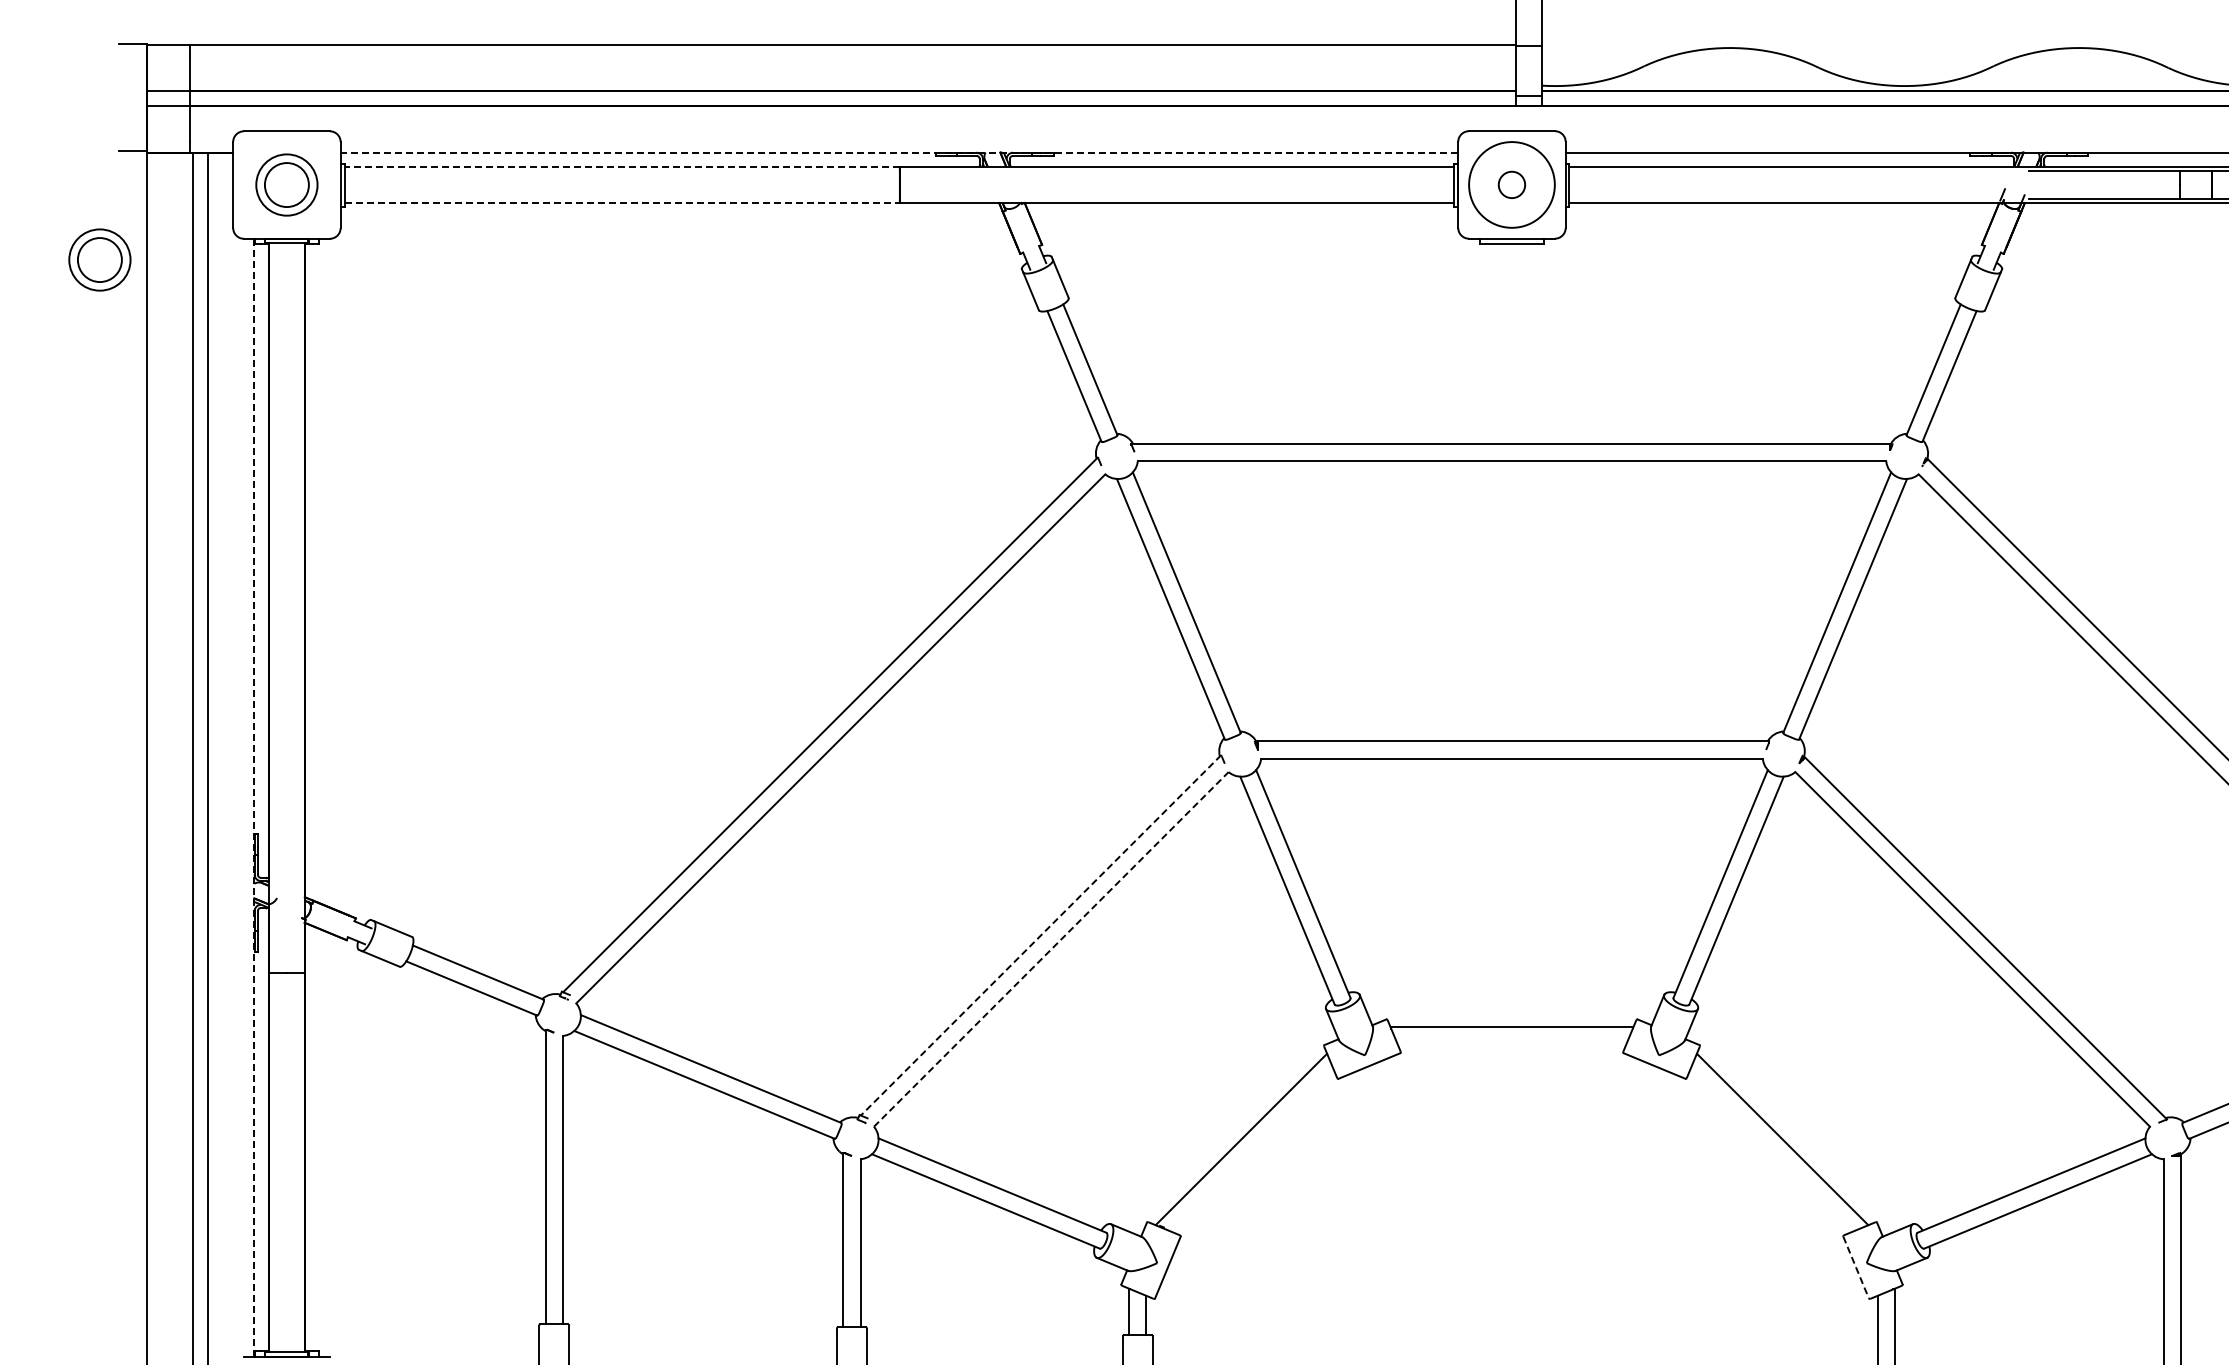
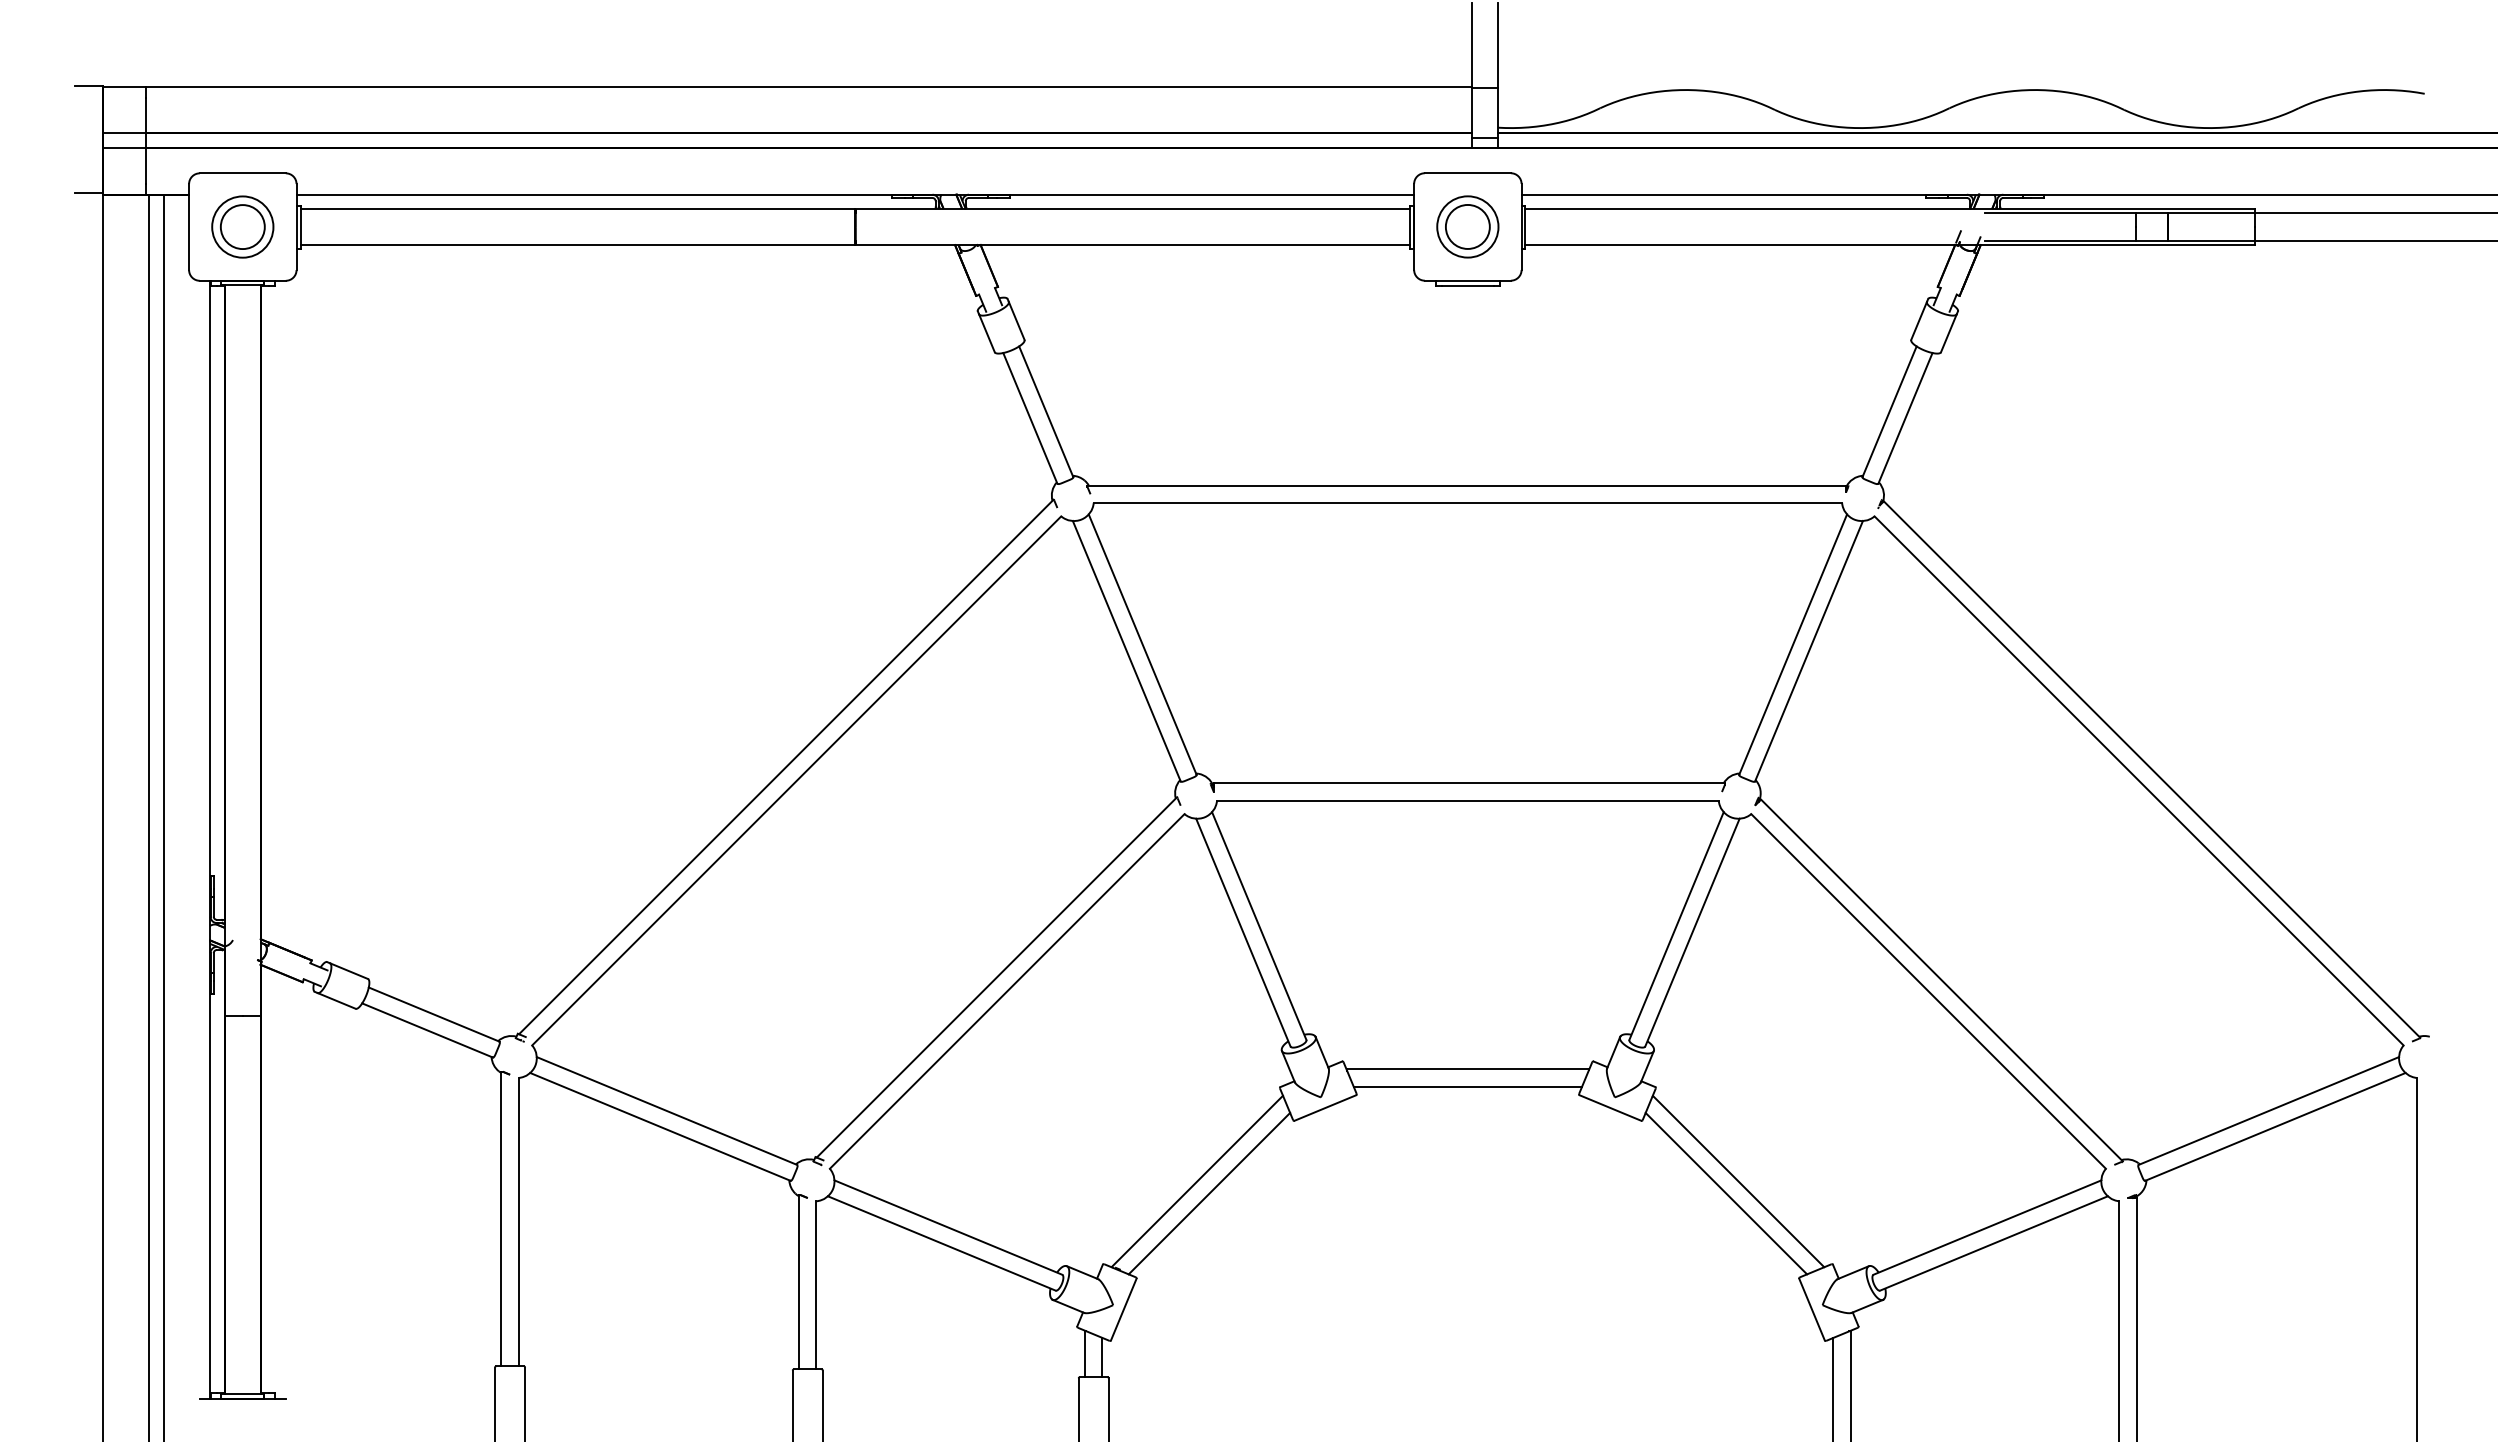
line: (899, 152) -> (855, 194), dashed -> solid
line: (621, 167) -> (577, 209), dashed -> solid
circle: (1511, 184) -> (1467, 226), size x0.71
circle: (1511, 184) -> (1467, 226), size x1.67
line: (622, 203) -> (578, 245), dashed -> solid
part: (99, 259) -> (55, 301), removed
line: (254, 797) -> (210, 839), dashed -> solid
line: (1040, 935) -> (996, 977), dashed -> solid
line: (1051, 949) -> (1007, 991), dashed -> solid
line: (1511, 1044) -> (1467, 1086), added
line: (1253, 1151) -> (1209, 1193), added
line: (1770, 1151) -> (1726, 1193), added
line: (1856, 1268) -> (1812, 1310), dashed -> solid

